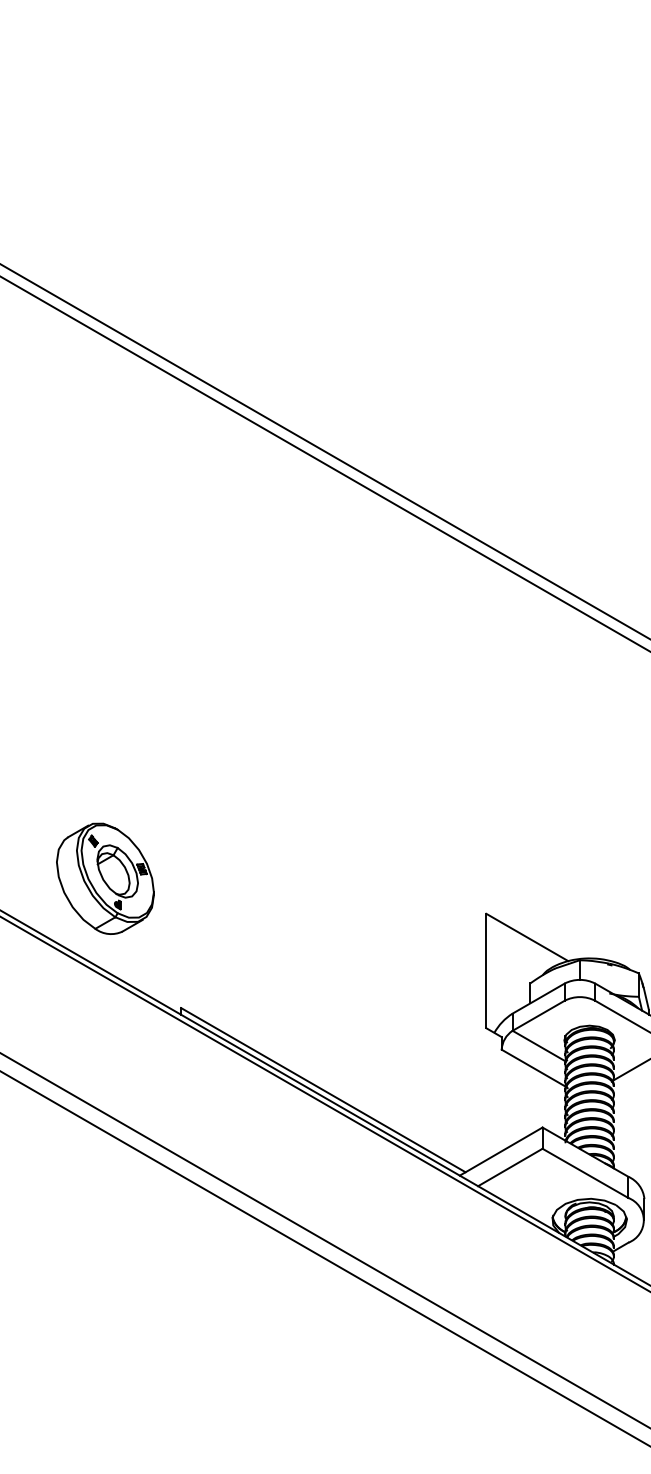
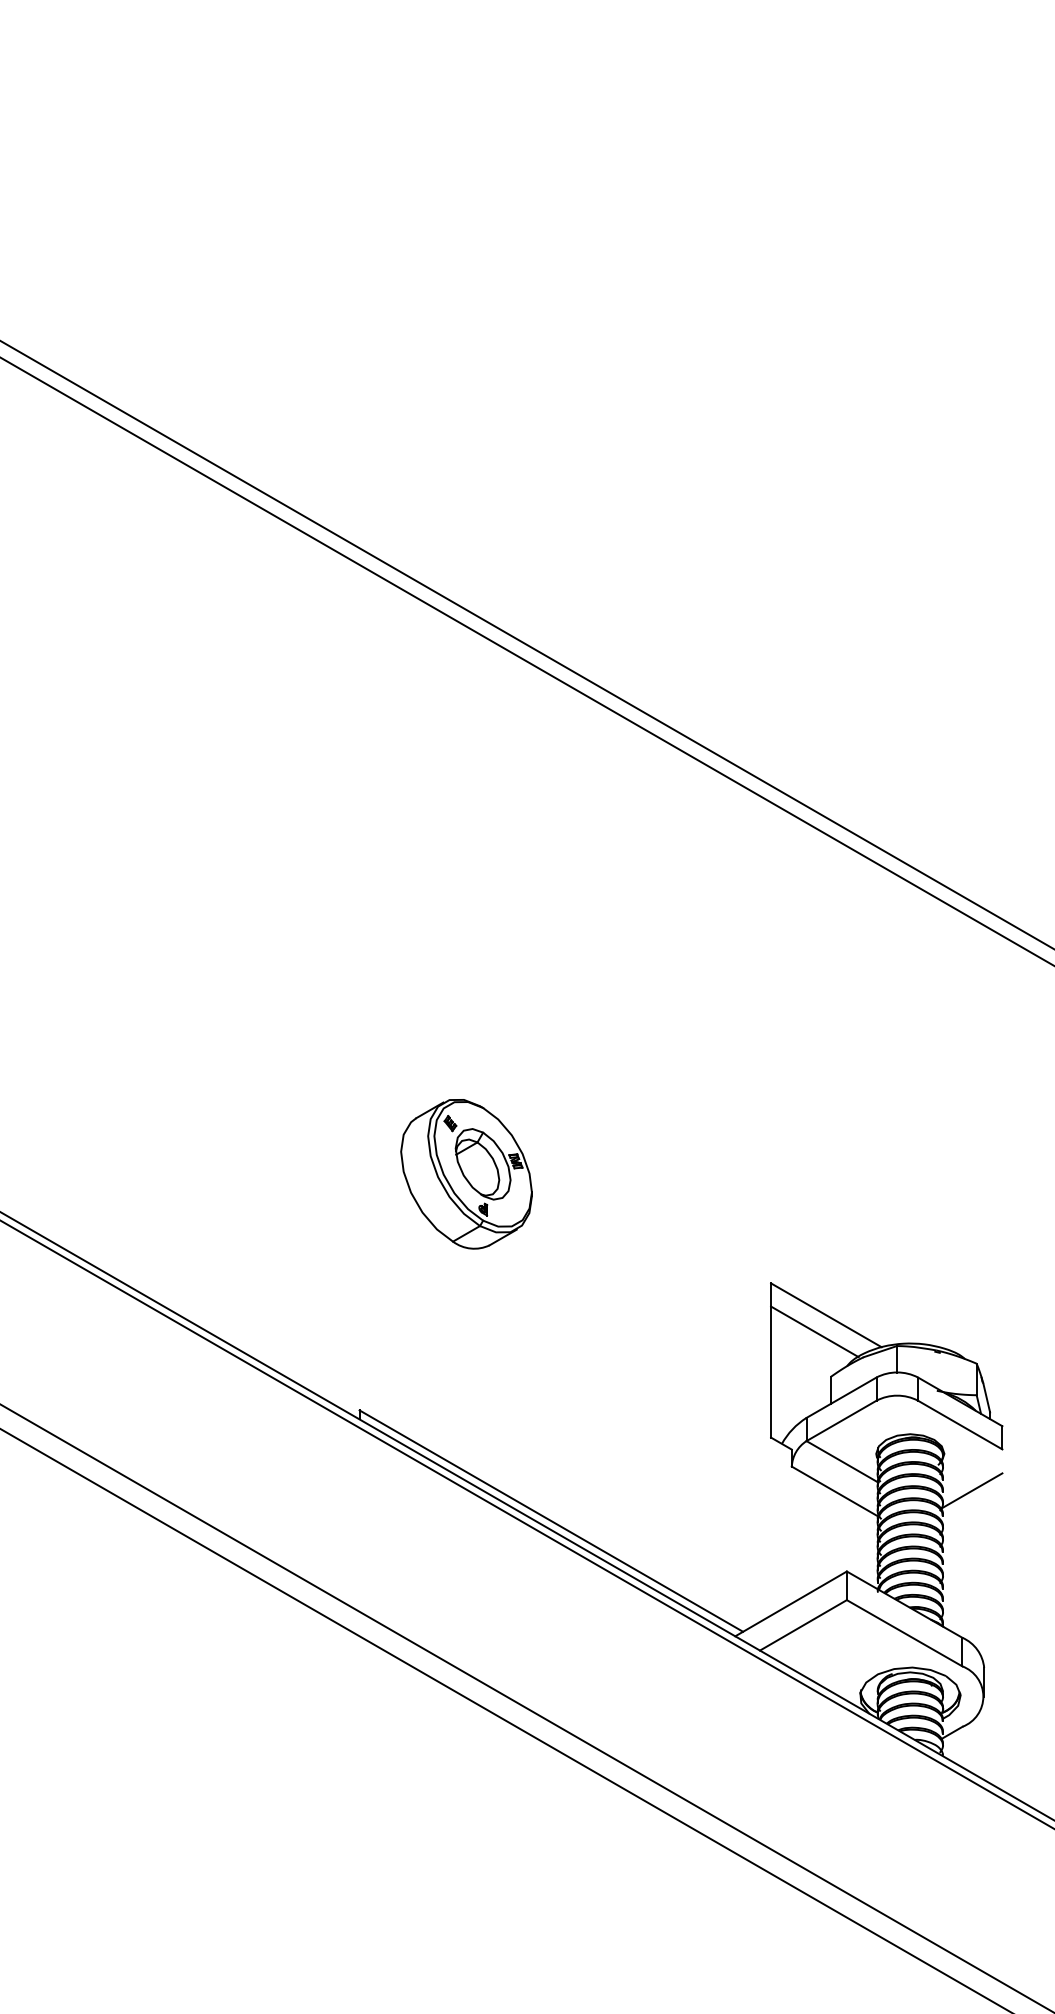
part: (105, 879) -> (466, 1174), moved
line: (518, 949) -> (814, 1331), added

